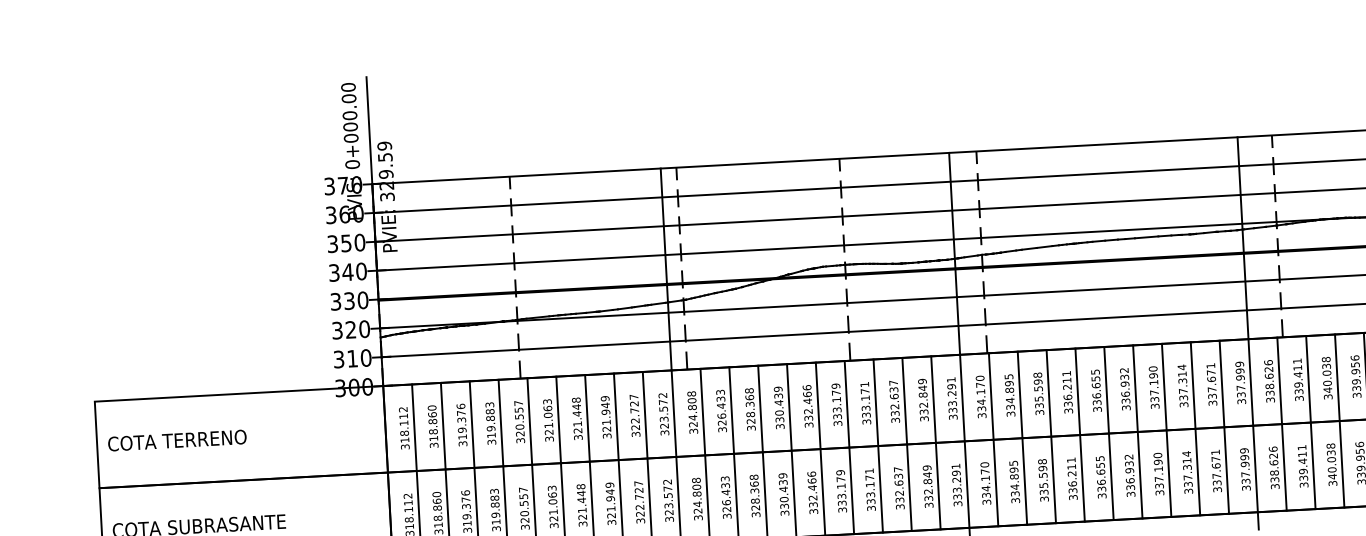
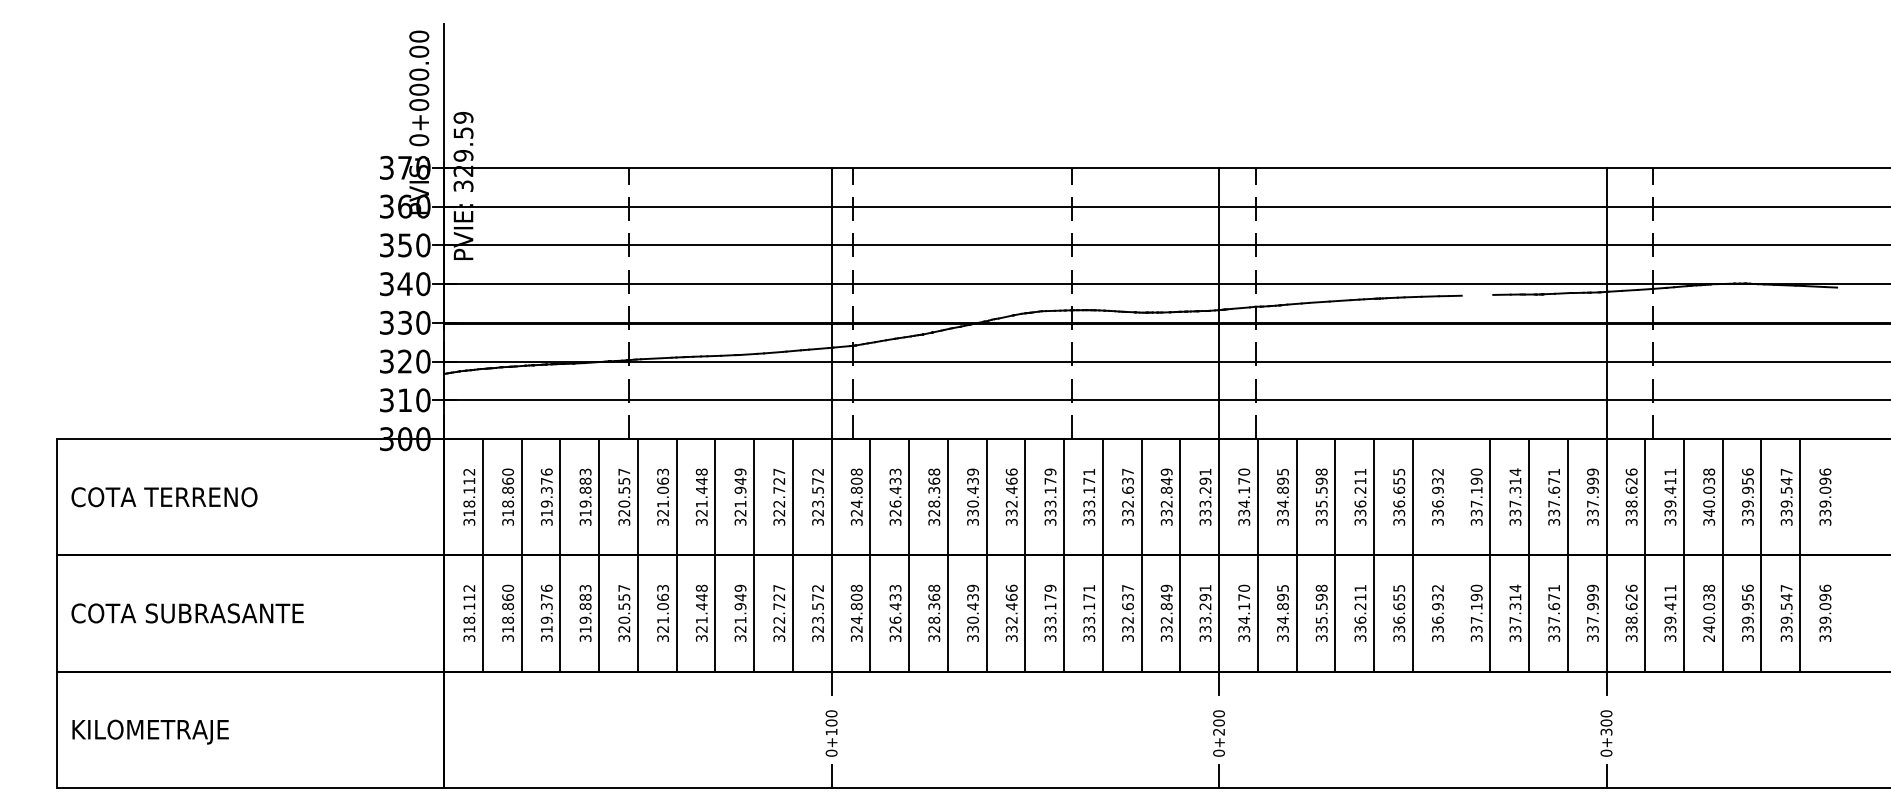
line: (1146, 236) -> (1477, 294), removed
line: (1137, 432) -> (1451, 555), removed
text: (1333, 483) -> (1709, 638), 340.038 -> 240.038

